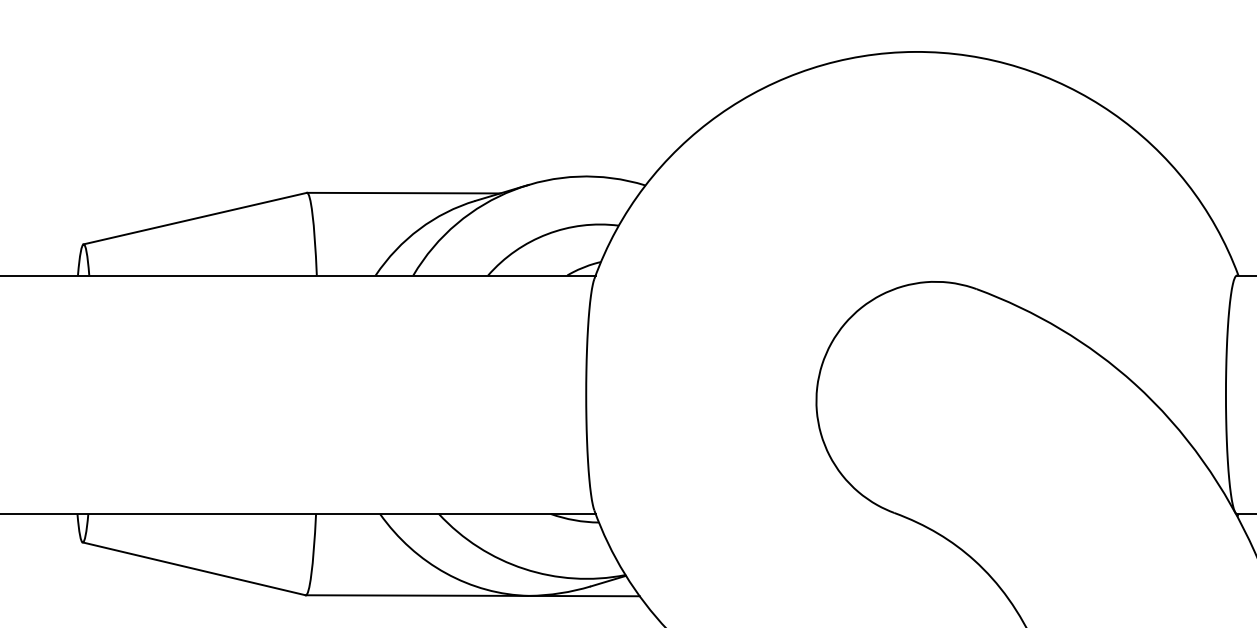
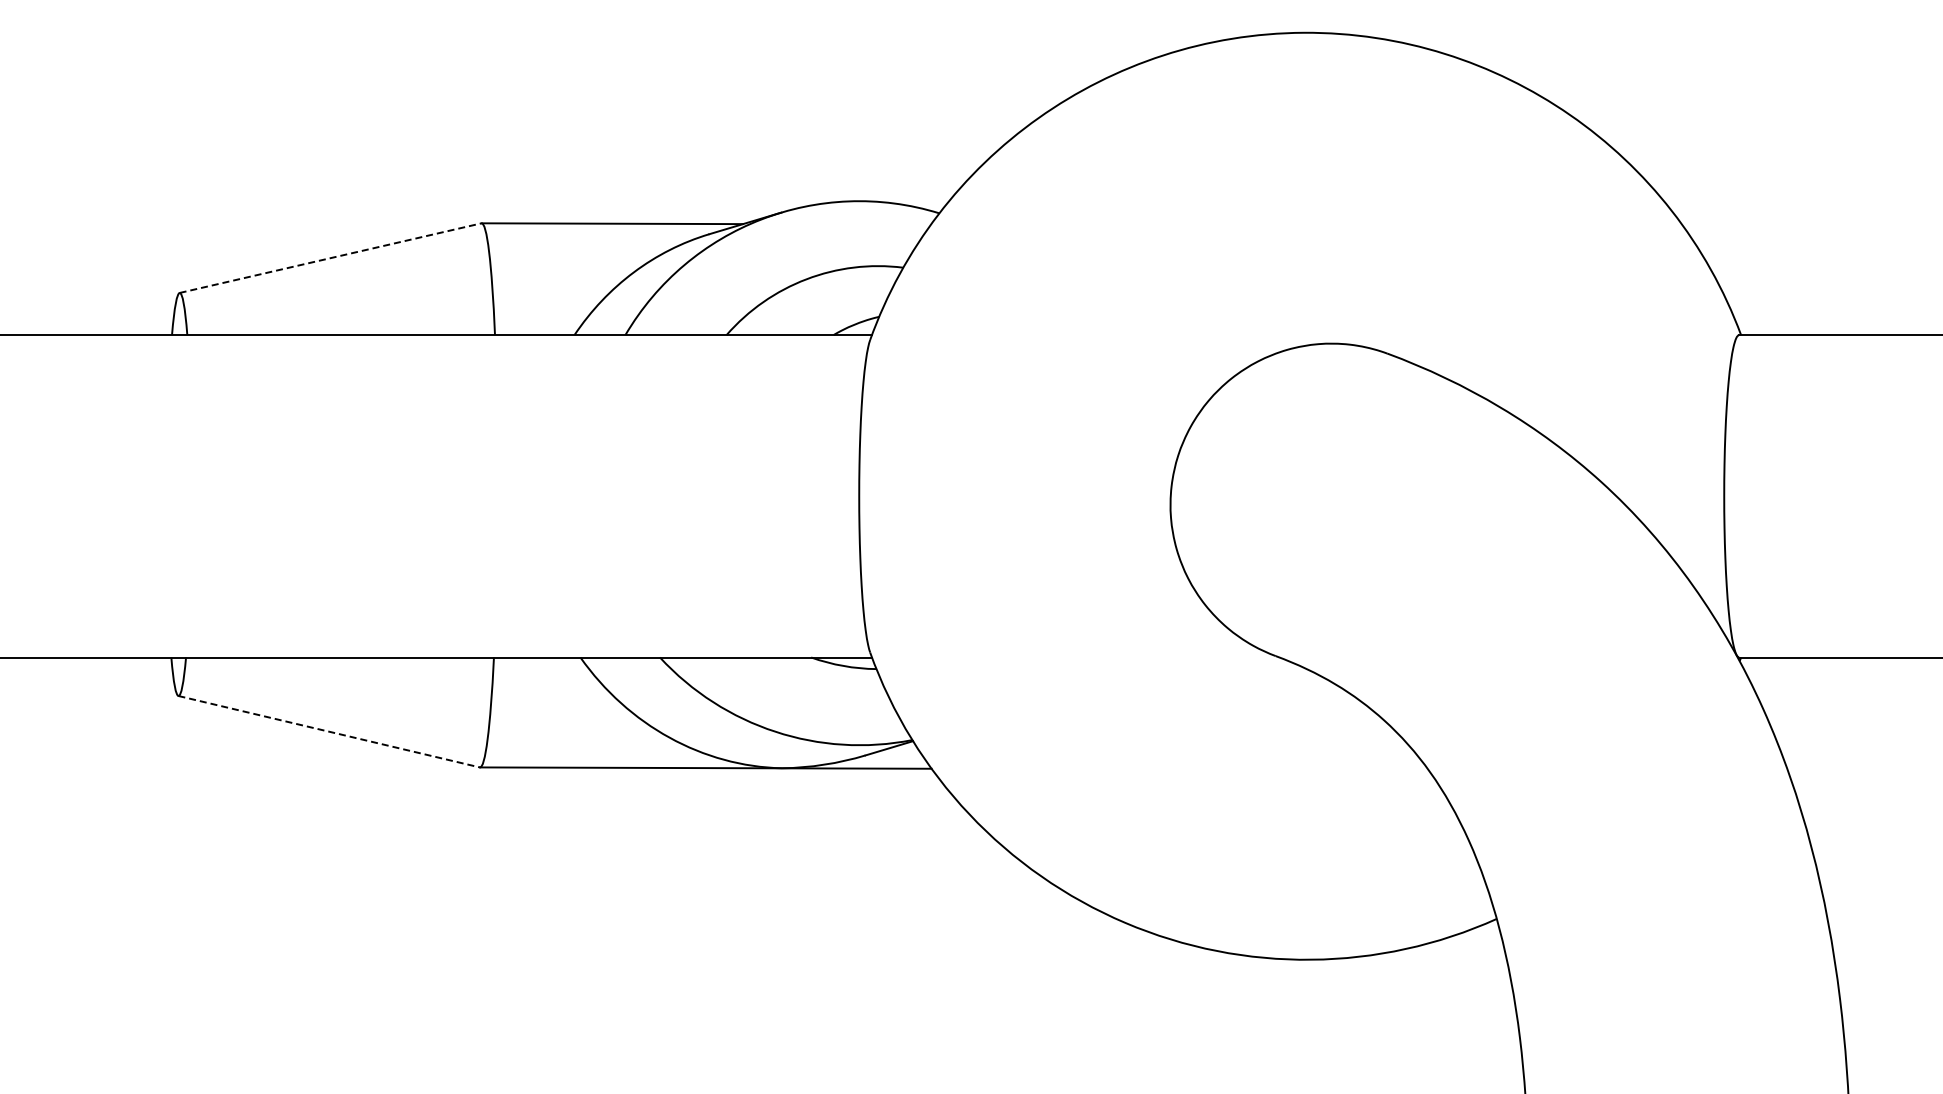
line: (195, 218) -> (330, 258), solid -> dashed
line: (194, 568) -> (329, 731), solid -> dashed

